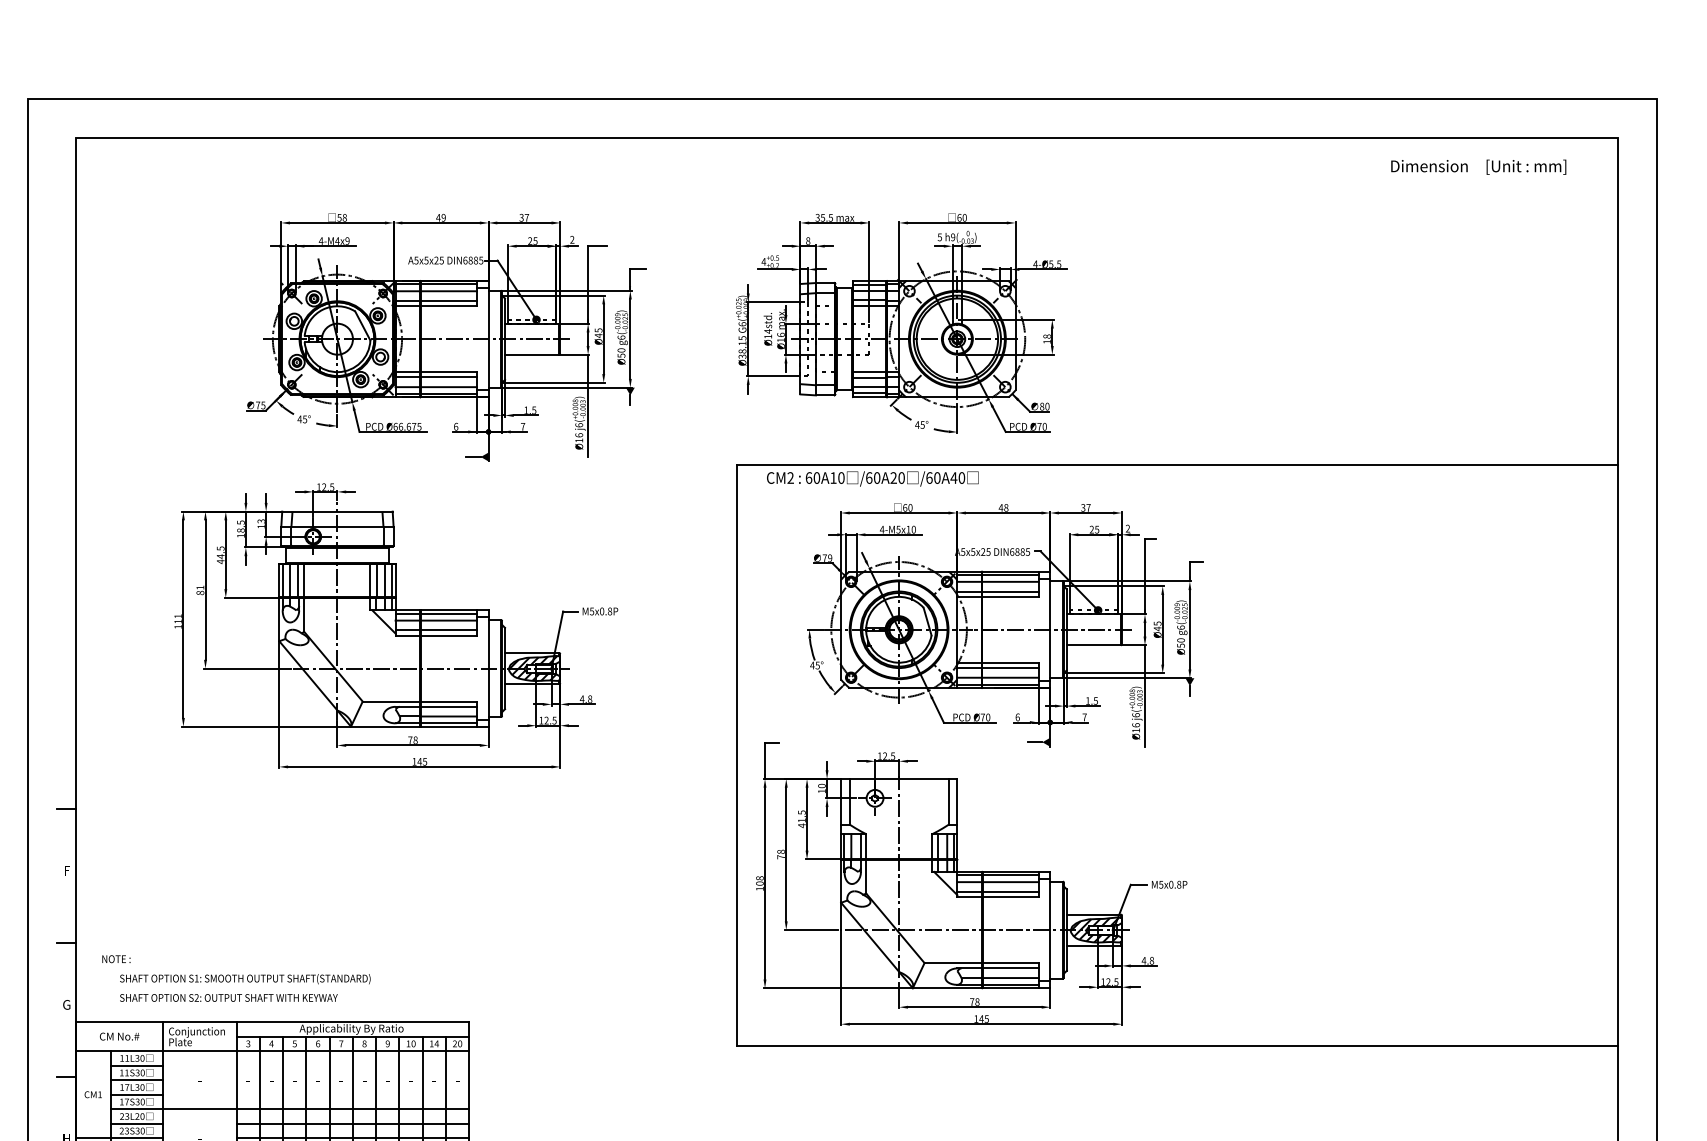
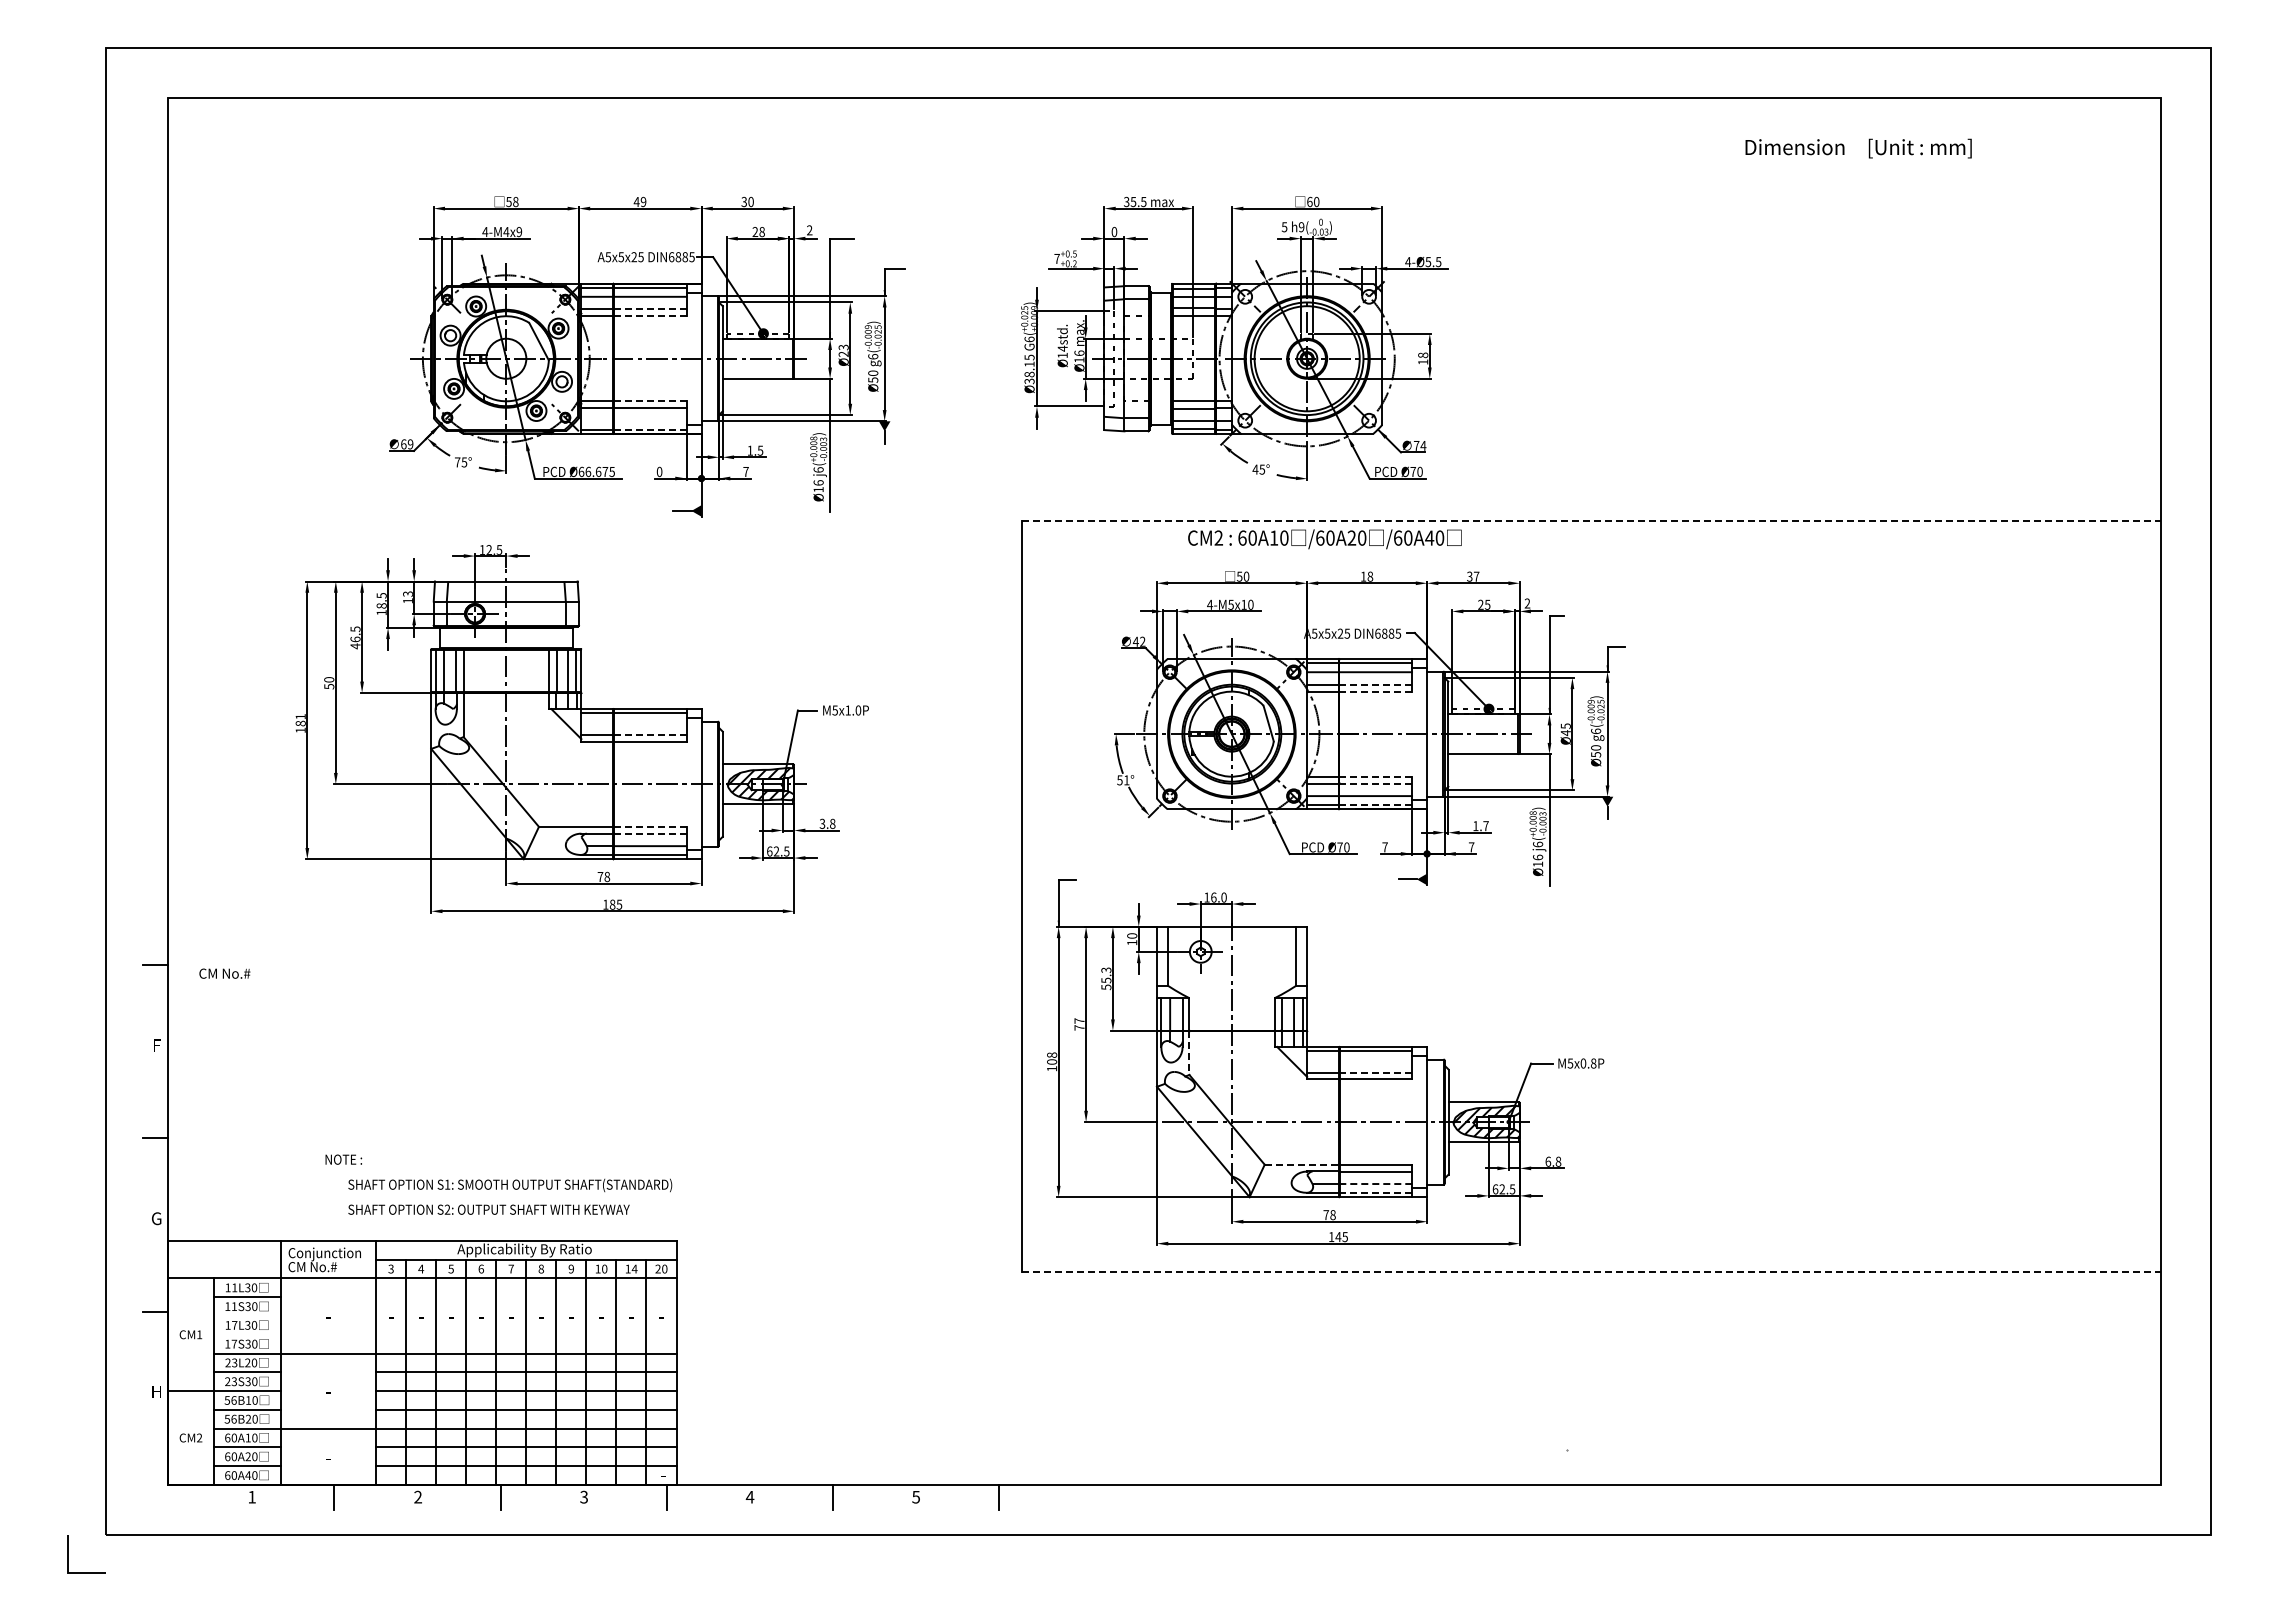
text: (1478, 167) -> (1858, 148), moved
text: (526, 217) -> (750, 201), 37 -> 30
text: (534, 240) -> (761, 231), 25 -> 28
text: (808, 240) -> (1114, 231), 8 -> 0
text: (764, 261) -> (1057, 258), 4 -> 7
line: (448, 301) -> (649, 309), solid -> dashed
line: (449, 306) -> (650, 316), solid -> dashed
text: (598, 332) -> (843, 350), Ø45 -> Ø23
line: (449, 372) -> (650, 401), solid -> dashed
line: (435, 386) -> (633, 420), removed
line: (448, 393) -> (649, 429), solid -> dashed
text: (260, 405) -> (407, 444), 75 -> 69
text: (1044, 406) -> (1419, 445), 80 -> 74
text: (299, 419) -> (457, 462), 45° -> 75°
text: (456, 426) -> (659, 471), 6 -> 0
line: (1177, 465) -> (1591, 521), solid -> dashed
text: (872, 479) -> (1324, 539), moved
text: (905, 507) -> (1239, 576), 60 -> 50
text: (1001, 507) -> (1363, 576), 48 -> 18
text: (220, 556) -> (355, 639), 44.5 -> 46.5
text: (826, 558) -> (1138, 641), 79 -> 42
text: (200, 590) -> (329, 683), 81 -> 50
line: (1010, 591) -> (1375, 684), solid -> dashed
line: (1011, 596) -> (1376, 691), solid -> dashed
text: (606, 611) -> (853, 710), M5x0.8P -> M5x1.0P
line: (435, 620) -> (633, 722), removed
text: (178, 621) -> (300, 723), 111 -> 181
line: (448, 630) -> (649, 734), solid -> dashed
line: (1011, 662) -> (1376, 776), solid -> dashed
text: (815, 665) -> (1123, 780), 45° -> 51°
line: (1010, 667) -> (1375, 783), solid -> dashed
line: (1010, 684) -> (1375, 804), solid -> dashed
text: (582, 698) -> (822, 823), 4.8 -> 3.8
line: (449, 701) -> (650, 826), solid -> dashed
text: (1095, 701) -> (1485, 826), 1.5 -> 1.7
line: (448, 706) -> (649, 833), solid -> dashed
text: (1017, 717) -> (1384, 847), 6 -> 7
text: (541, 720) -> (769, 851), 12.5 -> 62.5
text: (888, 756) -> (1218, 897), 12.5 -> 16.0
text: (419, 761) -> (612, 904), 145 -> 185
text: (802, 818) -> (1106, 978), 41.5 -> 55.3
text: (781, 851) -> (1079, 1020), 78 -> 77
line: (866, 877) -> (1189, 1053), solid -> dashed
line: (997, 882) -> (1359, 1060), removed
line: (1010, 891) -> (1375, 1072), solid -> dashed
text: (1144, 960) -> (1548, 1161), 4.8 -> 6.8
line: (953, 962) -> (1302, 1164), solid -> dashed
text: (236, 978) -> (498, 1184), moved
line: (1010, 978) -> (1375, 1184), solid -> dashed
text: (1103, 982) -> (1495, 1189), 12.5 -> 62.5
line: (1010, 984) -> (1375, 1192), solid -> dashed
text: (119, 1036) -> (224, 973), moved
text: (187, 1041) -> (312, 1266), Plate -> CM No.#
line: (1177, 1046) -> (1591, 1272), solid -> dashed
line: (137, 1080) -> (247, 1316), removed
line: (137, 1094) -> (247, 1334), removed

